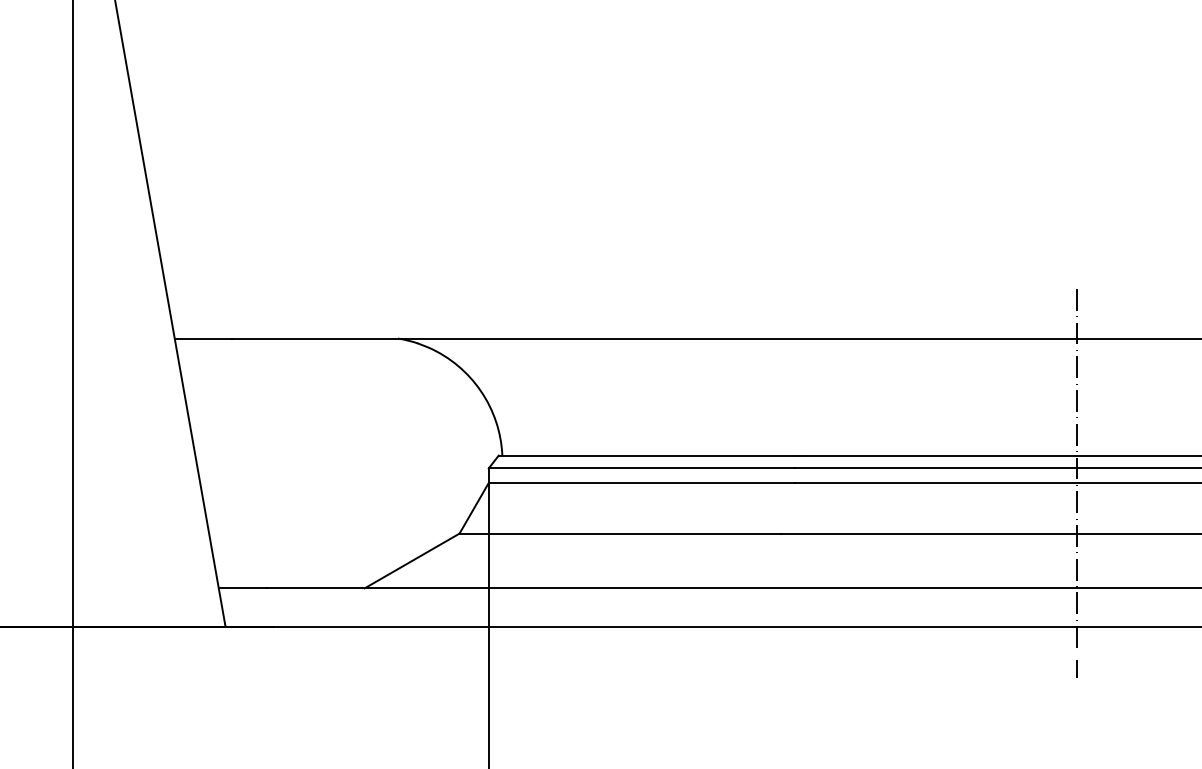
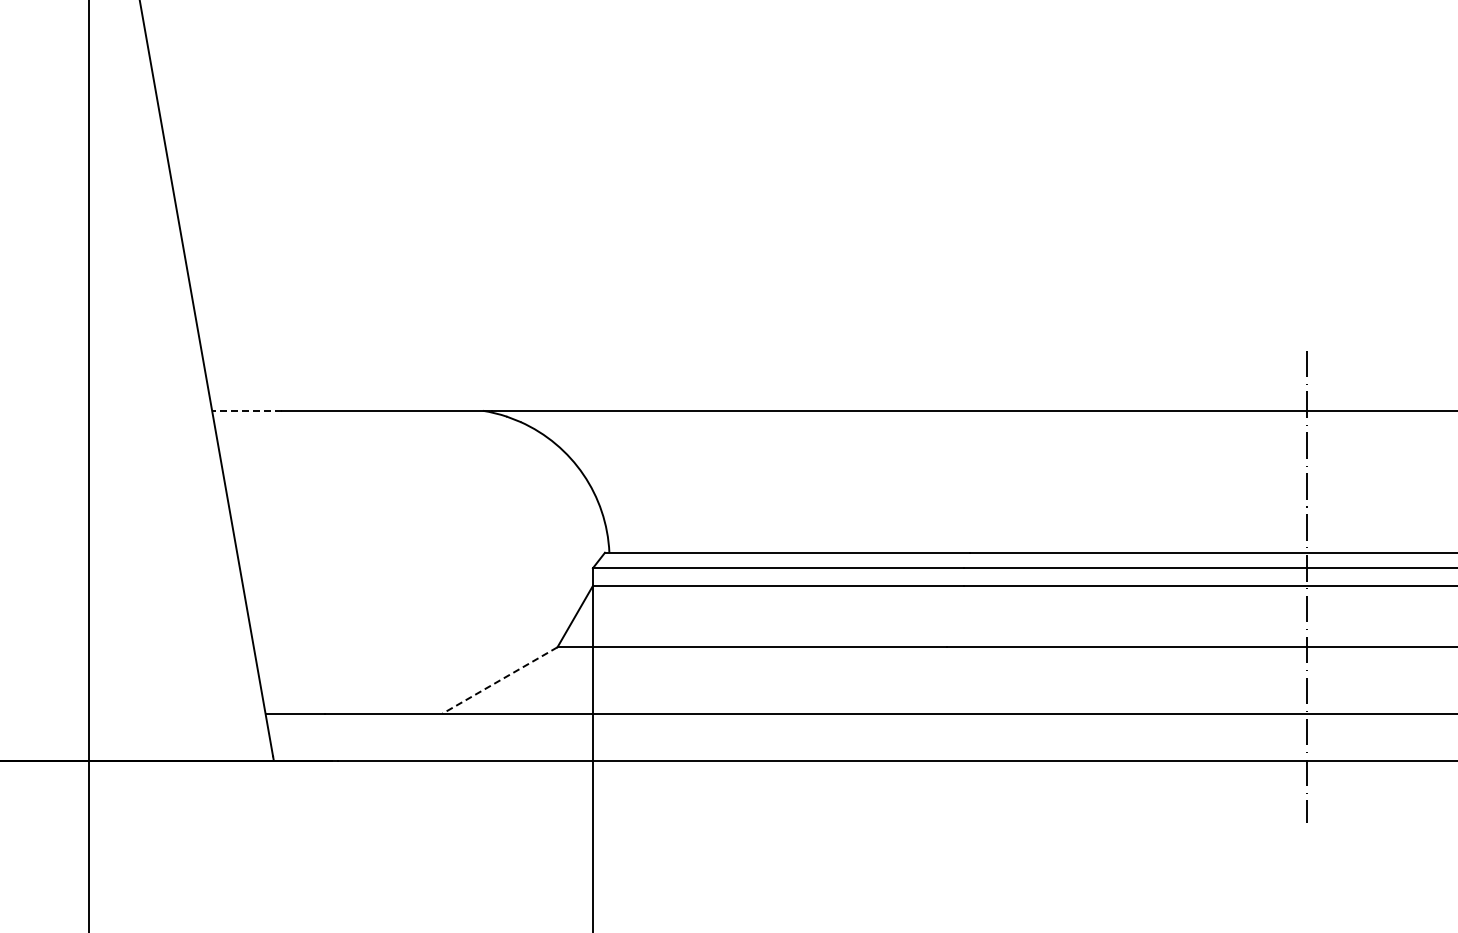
line: (203, 339) -> (246, 411), solid -> dashed
line: (411, 560) -> (499, 680), solid -> dashed

